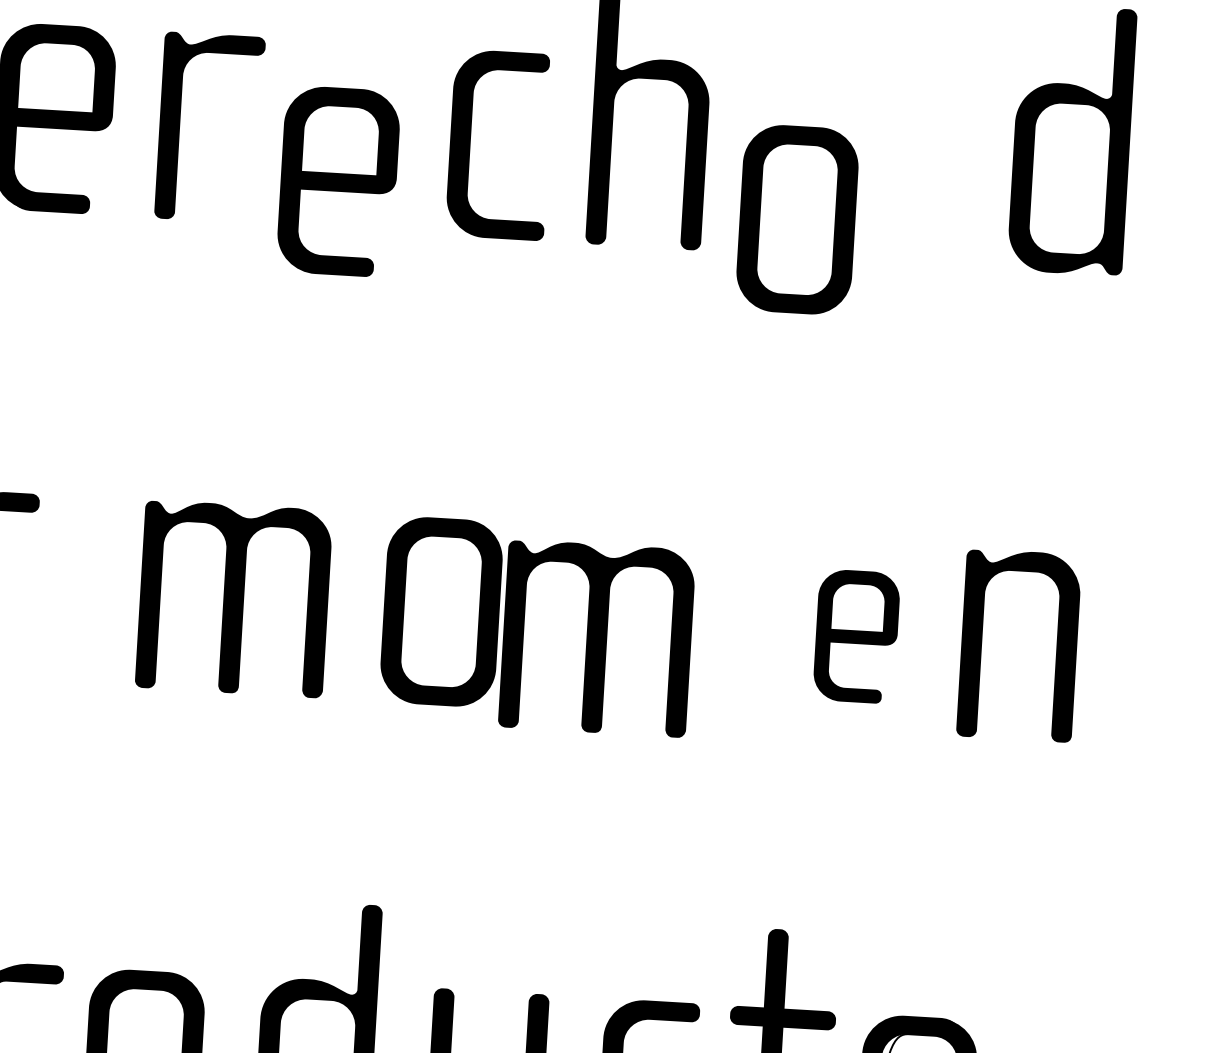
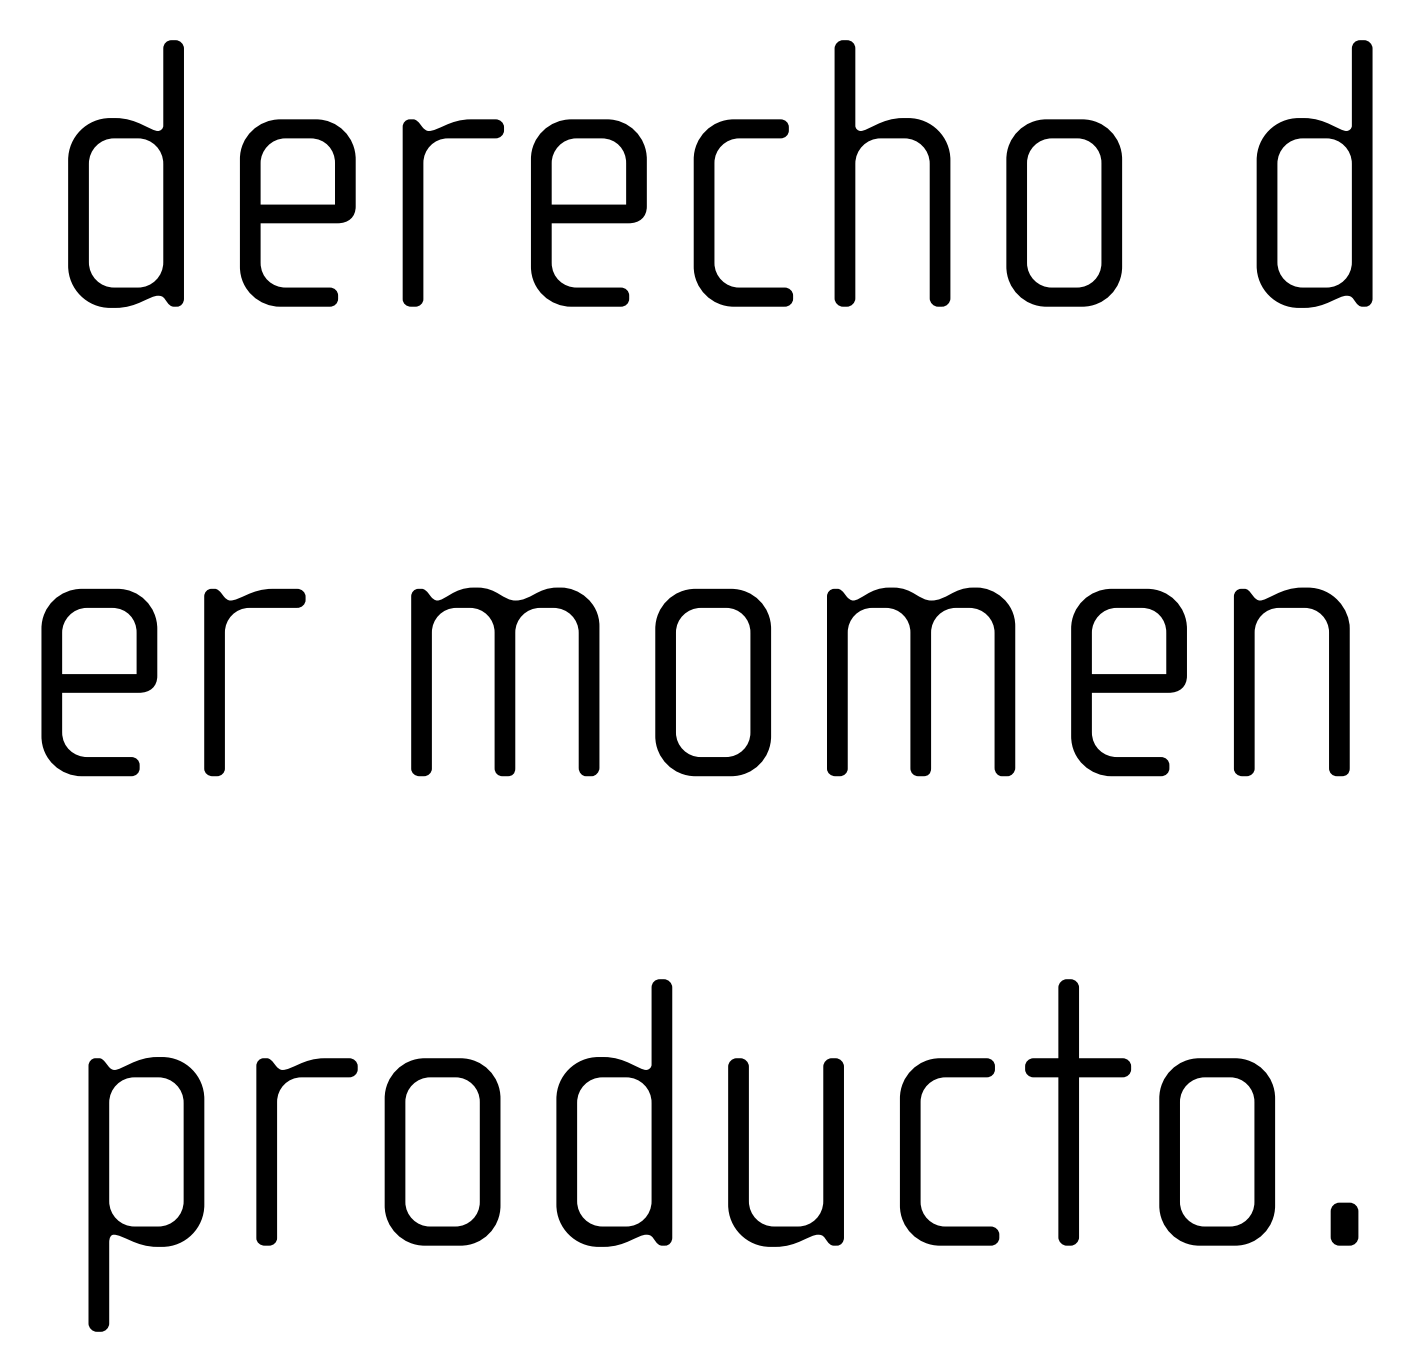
part: (338, 180) -> (588, 212), moved
part: (797, 219) -> (1064, 212), moved
part: (856, 636) -> (1128, 682), size x1.43
part: (597, 638) -> (921, 681), moved

